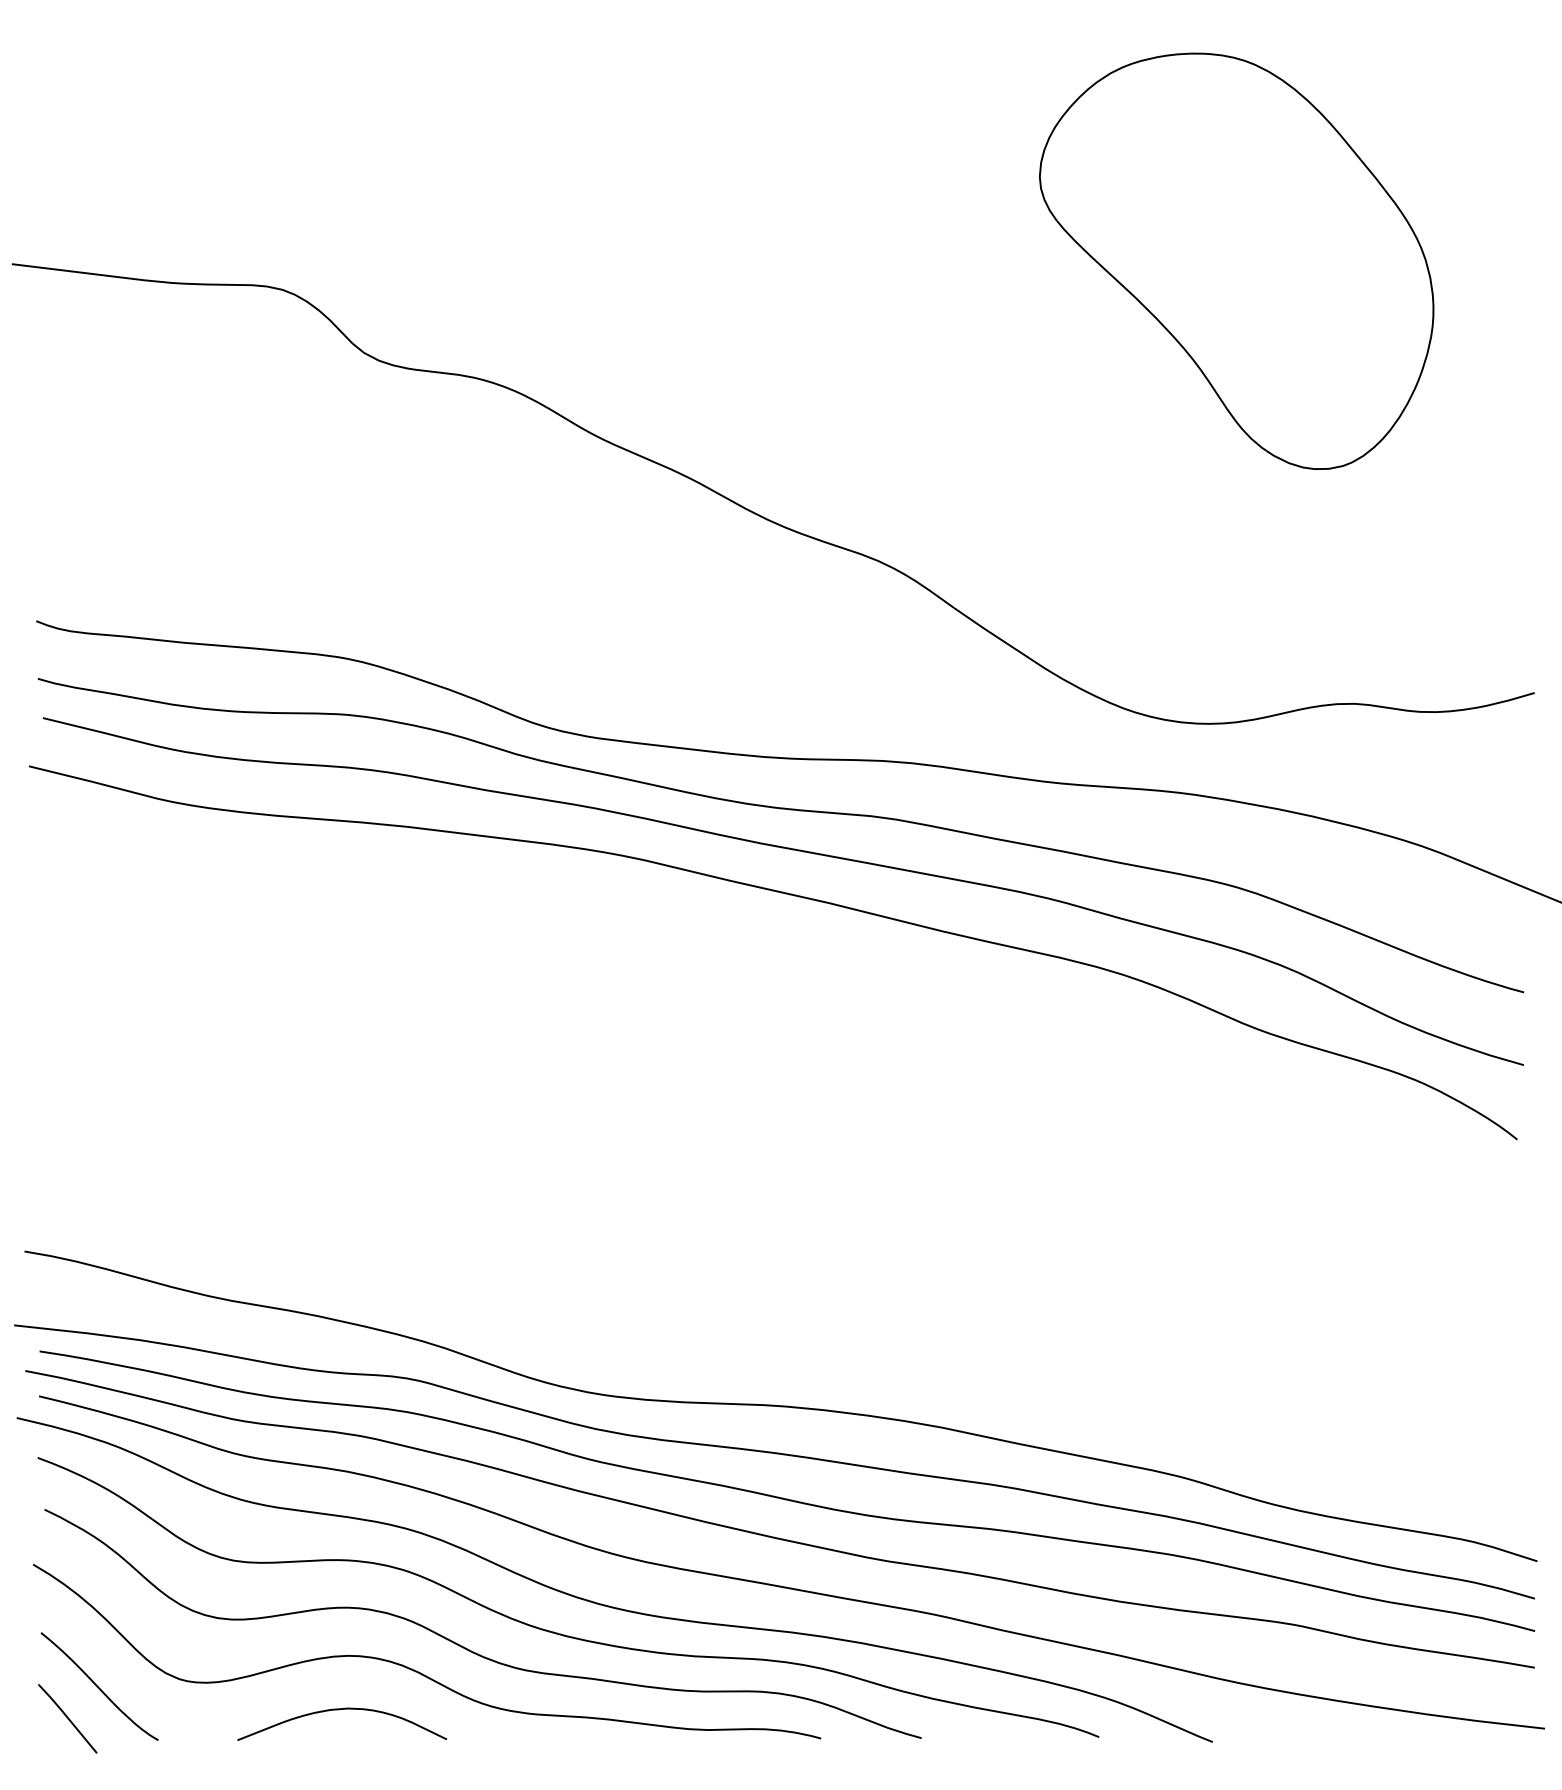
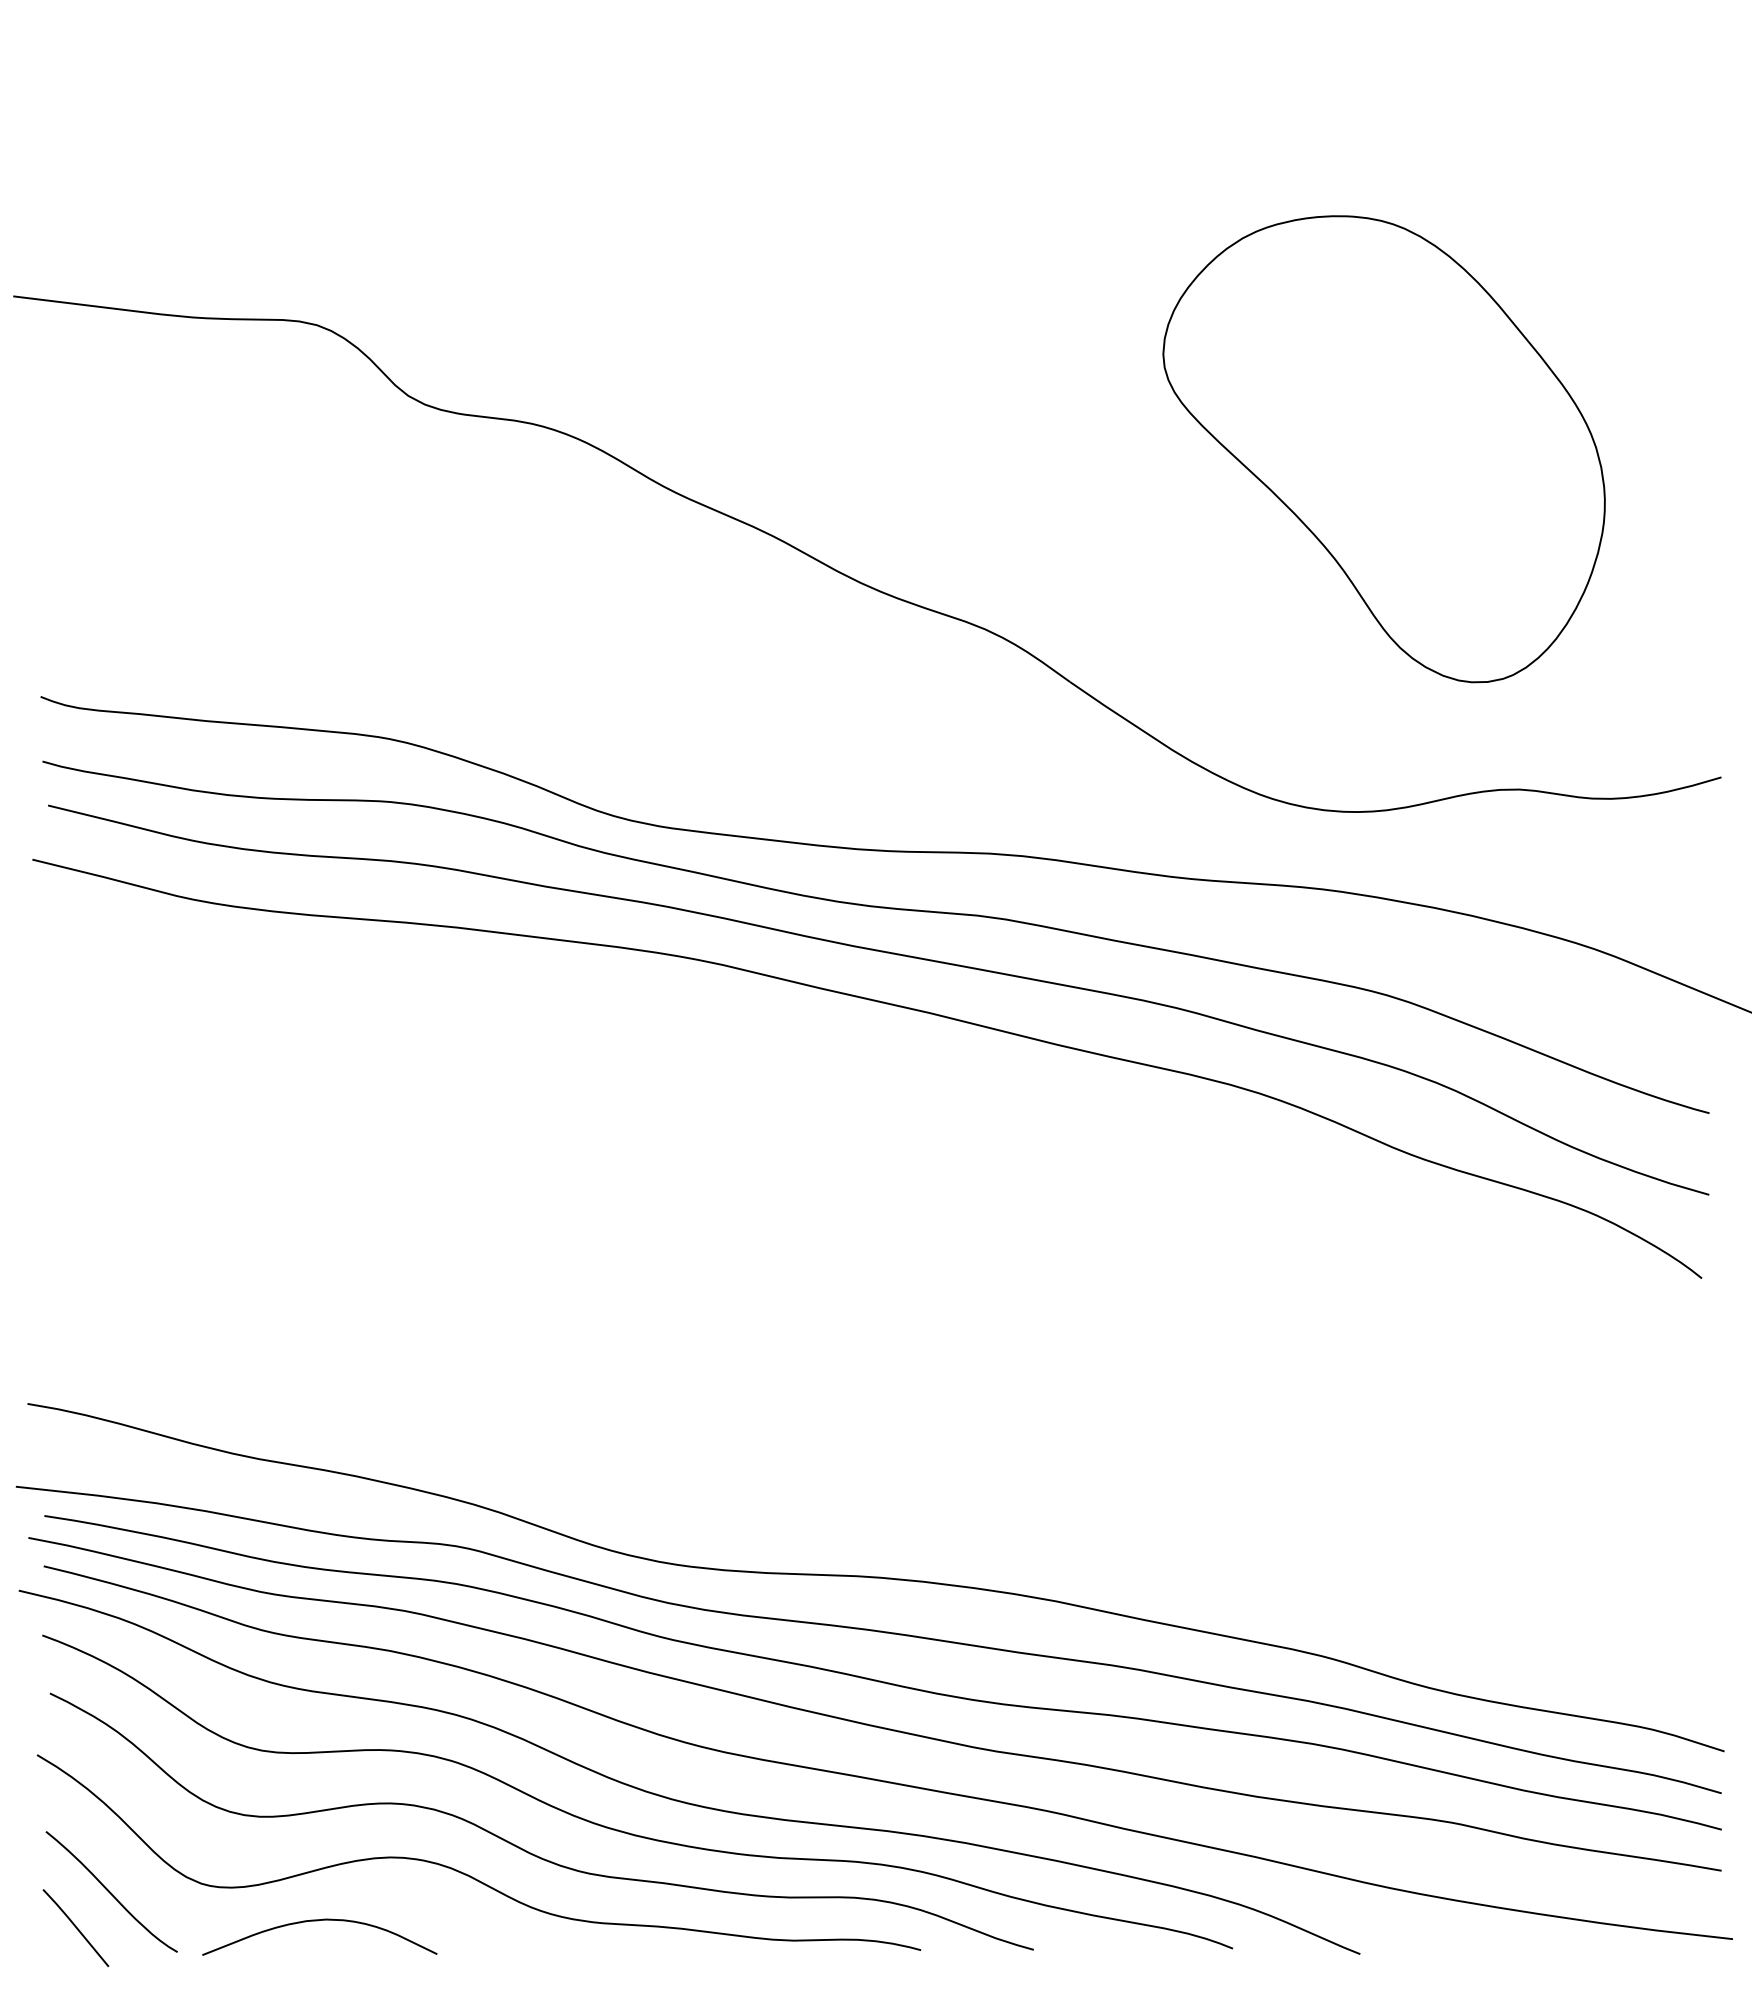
part: (1236, 261) -> (1383, 449), moved
curve: (341, 1710) -> (318, 1921), moved

